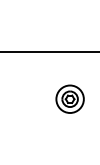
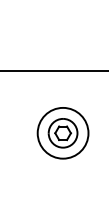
part: (69, 98) -> (62, 132), size x1.4

